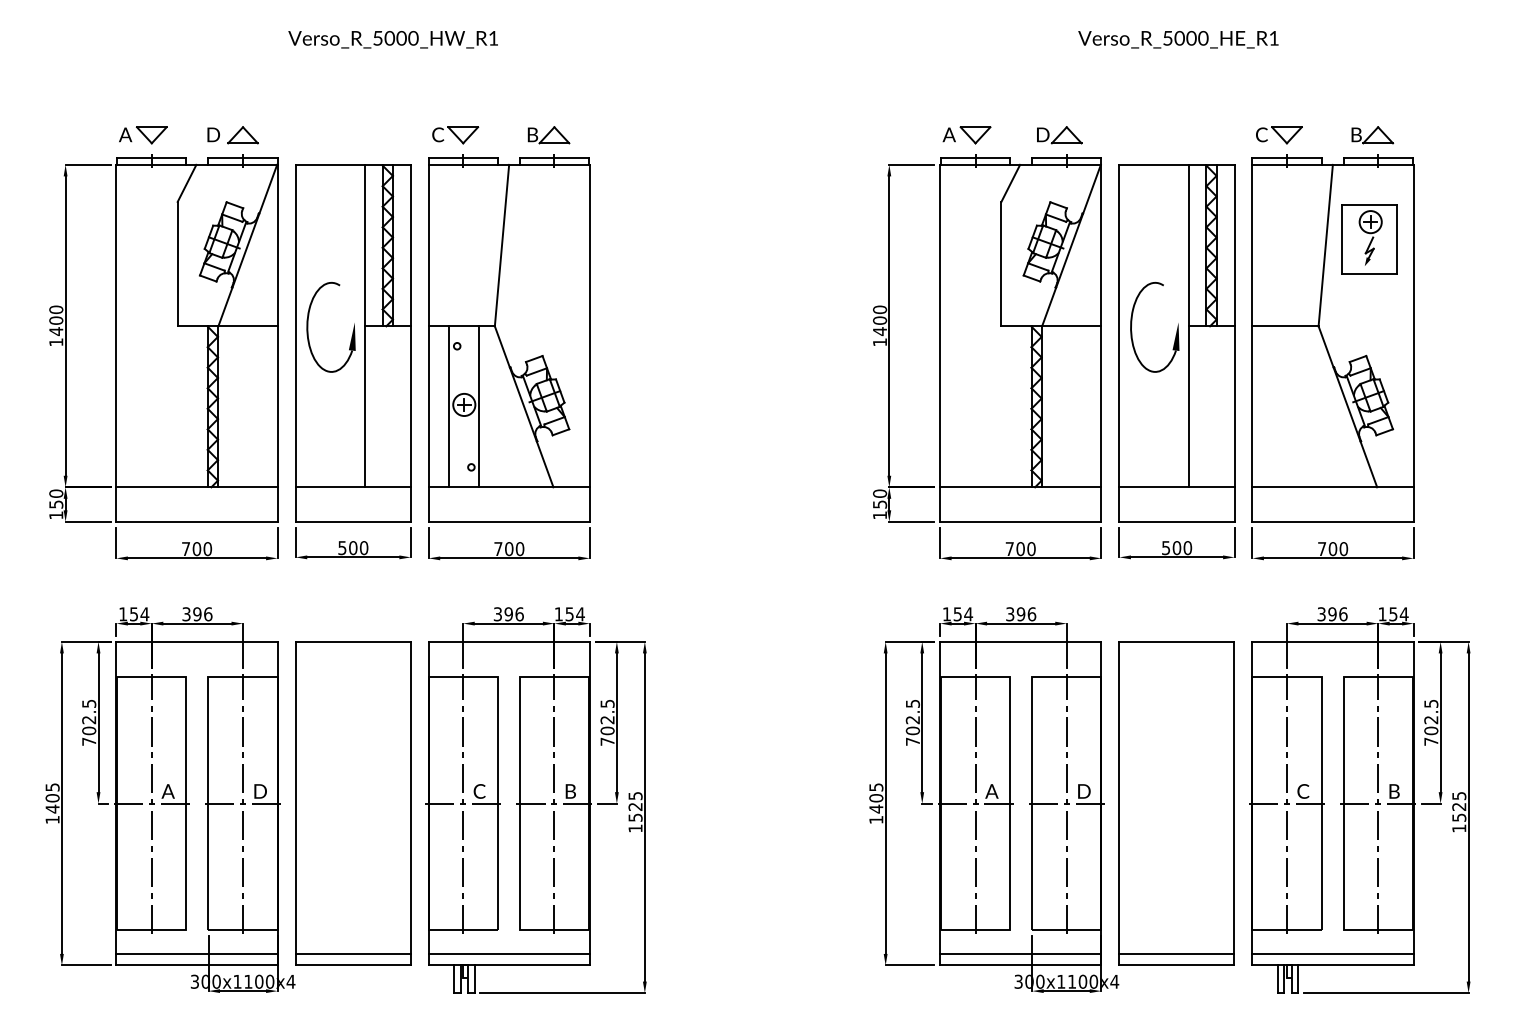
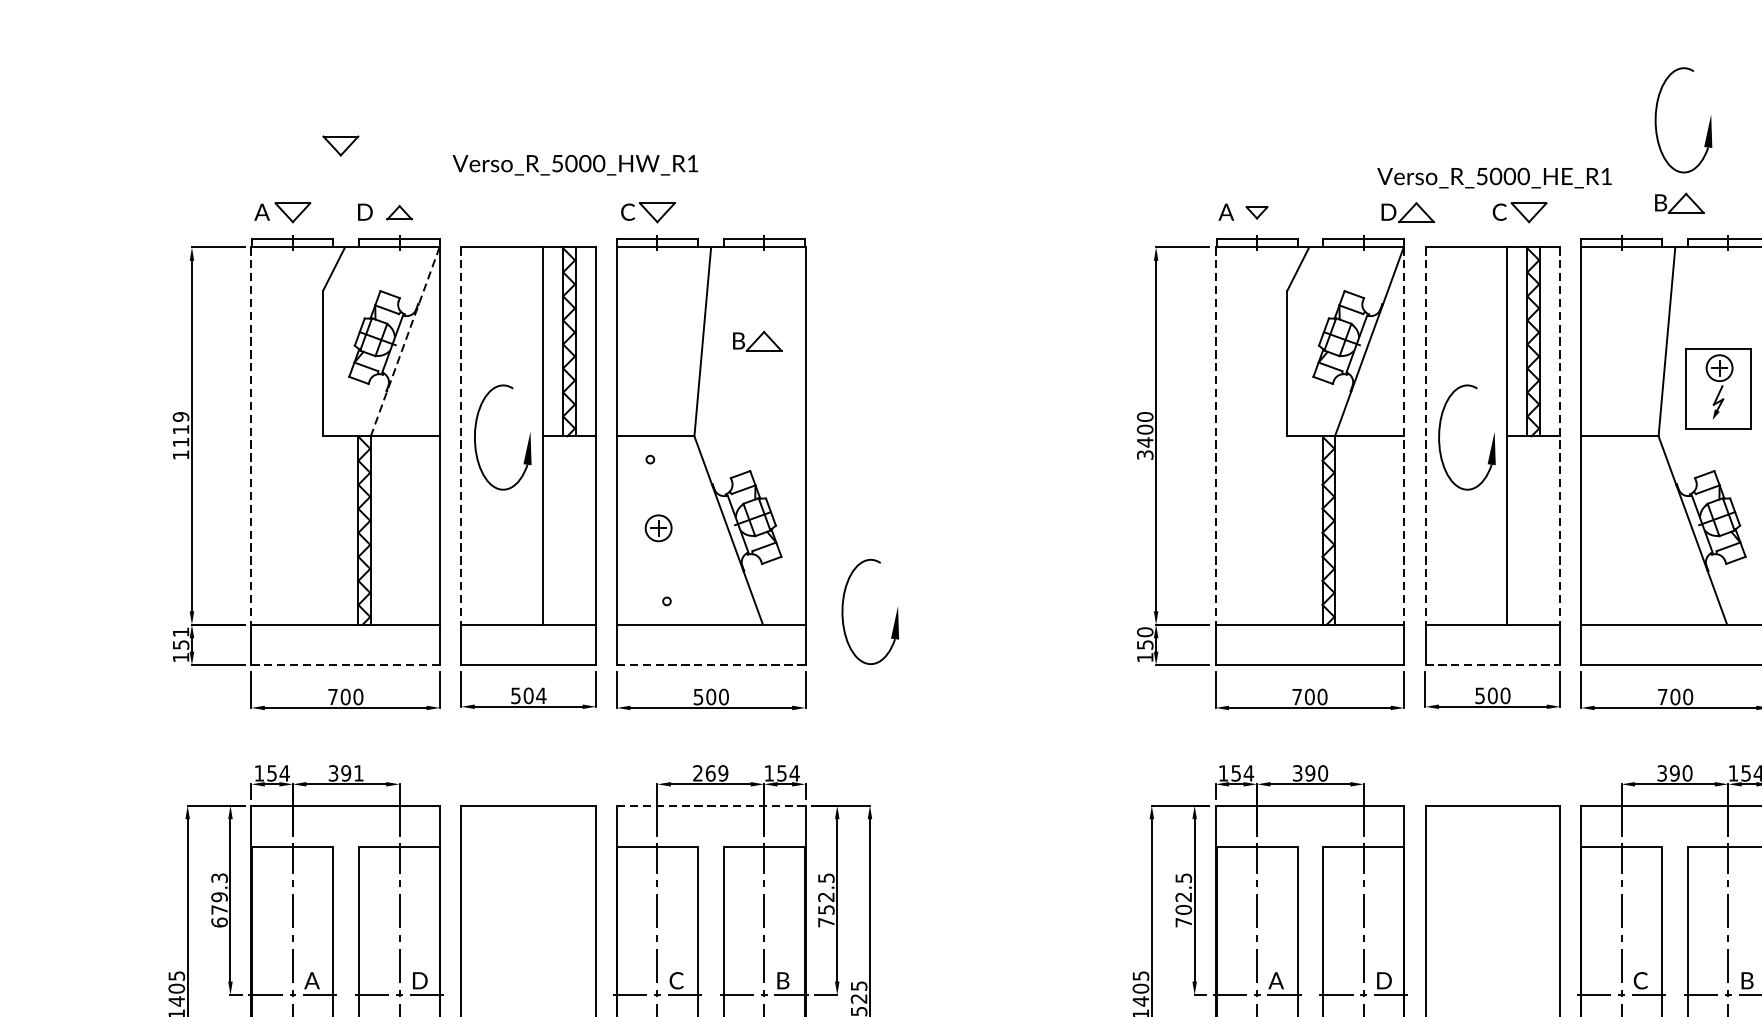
text: (392, 39) -> (574, 164), moved
text: (1178, 39) -> (1494, 177), moved
part: (1317, 52) -> (1657, 115), added
part: (192, 78) -> (340, 146), added
part: (242, 135) -> (399, 212), size x0.7
part: (548, 135) -> (757, 341), moved
part: (975, 135) -> (1256, 212), size x0.6
part: (1059, 135) -> (1407, 212), moved
part: (1279, 135) -> (1520, 212), moved
part: (1372, 135) -> (1679, 203), moved
part: (1369, 239) -> (1718, 388), moved
line: (247, 245) -> (404, 341), solid -> dashed
text: (56, 320) -> (181, 429), 1400 -> 1119
line: (116, 326) -> (251, 436), solid -> dashed
line: (295, 326) -> (461, 436), solid -> dashed
line: (940, 326) -> (1216, 436), solid -> dashed
line: (1101, 326) -> (1404, 436), solid -> dashed
line: (1119, 326) -> (1425, 436), solid -> dashed
line: (1234, 326) -> (1560, 436), solid -> dashed
text: (879, 342) -> (1144, 455), 1400 -> 3400
line: (449, 406) -> (641, 530), removed
line: (479, 406) -> (676, 530), removed
part: (622, 476) -> (843, 612), added
text: (56, 493) -> (181, 631), 150 -> 151
line: (196, 521) -> (345, 664), solid -> dashed
line: (509, 521) -> (711, 664), solid -> dashed
line: (1177, 521) -> (1493, 664), solid -> dashed
text: (363, 548) -> (540, 696), 500 -> 504
text: (498, 549) -> (698, 697), 700 -> 500
text: (1343, 613) -> (1687, 772), 396 -> 390
text: (208, 614) -> (359, 773), 396 -> 391
text: (508, 614) -> (710, 773), 396 -> 269
text: (1031, 614) -> (1322, 773), 396 -> 390
line: (509, 641) -> (711, 805), solid -> dashed
text: (89, 722) -> (219, 900), 702.5 -> 679.3
text: (607, 730) -> (826, 909), 702.5 -> 752.5

